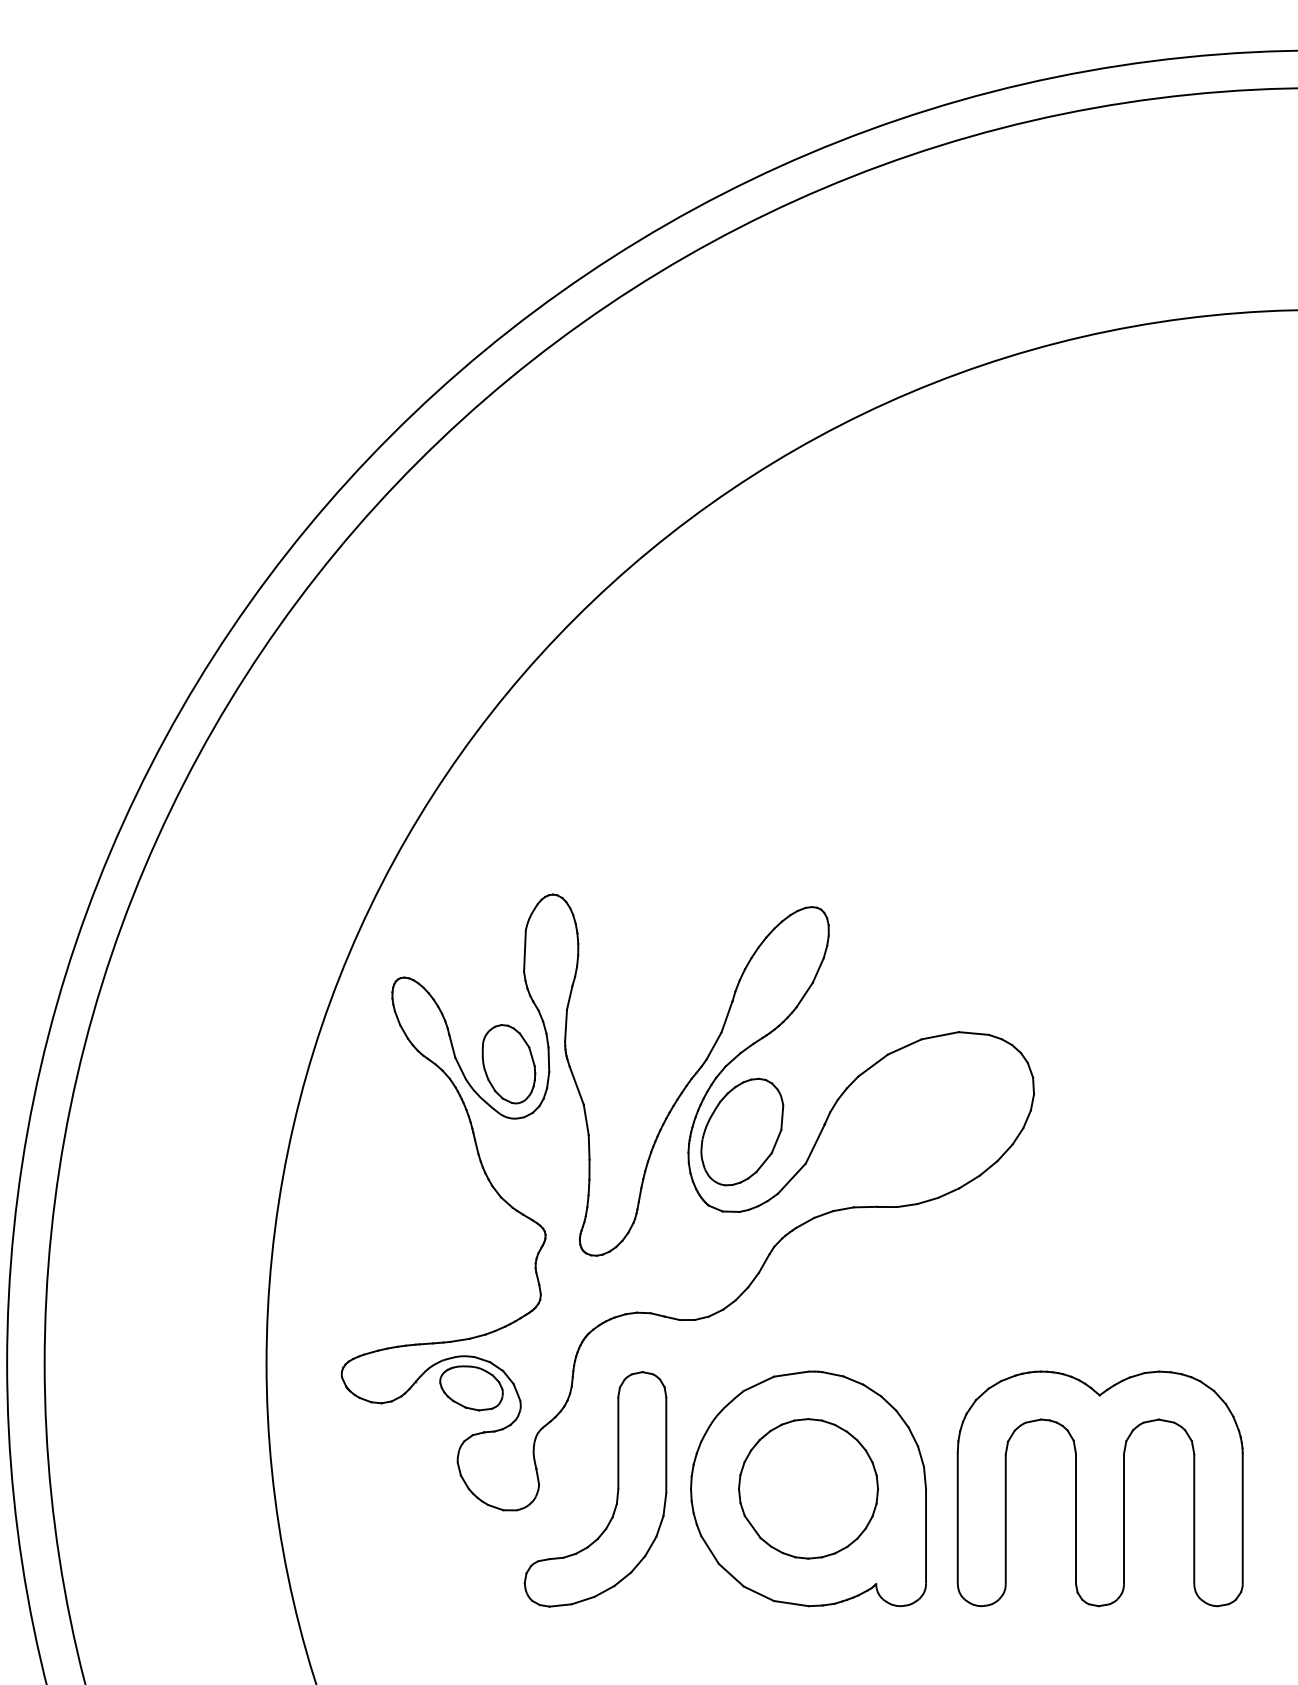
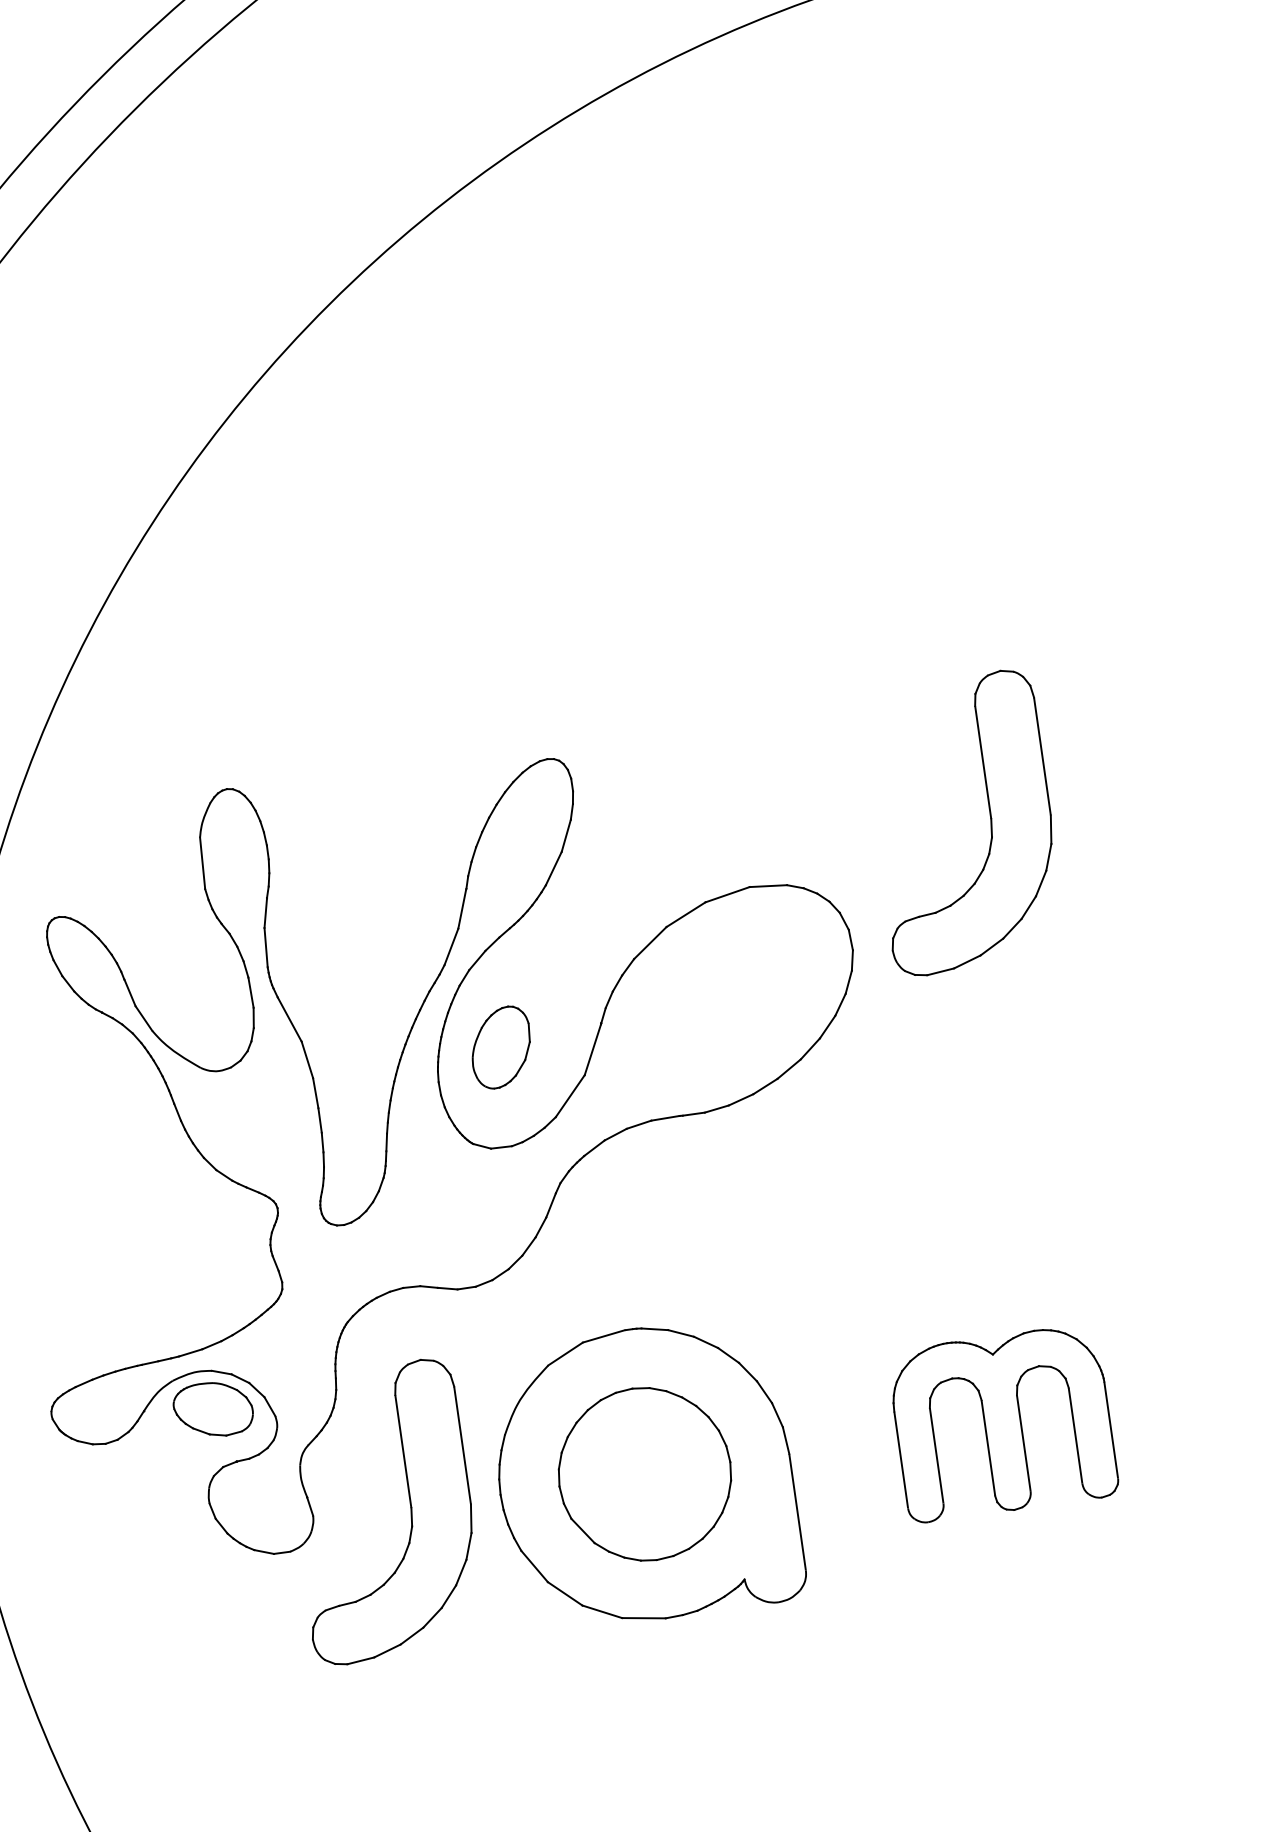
part: (1157, 1010) -> (989, 825), added
part: (508, 1064) -> (202, 1005), removed
part: (742, 1131) -> (501, 1046), size x0.6
part: (1099, 1488) -> (1002, 1422), size x0.6

